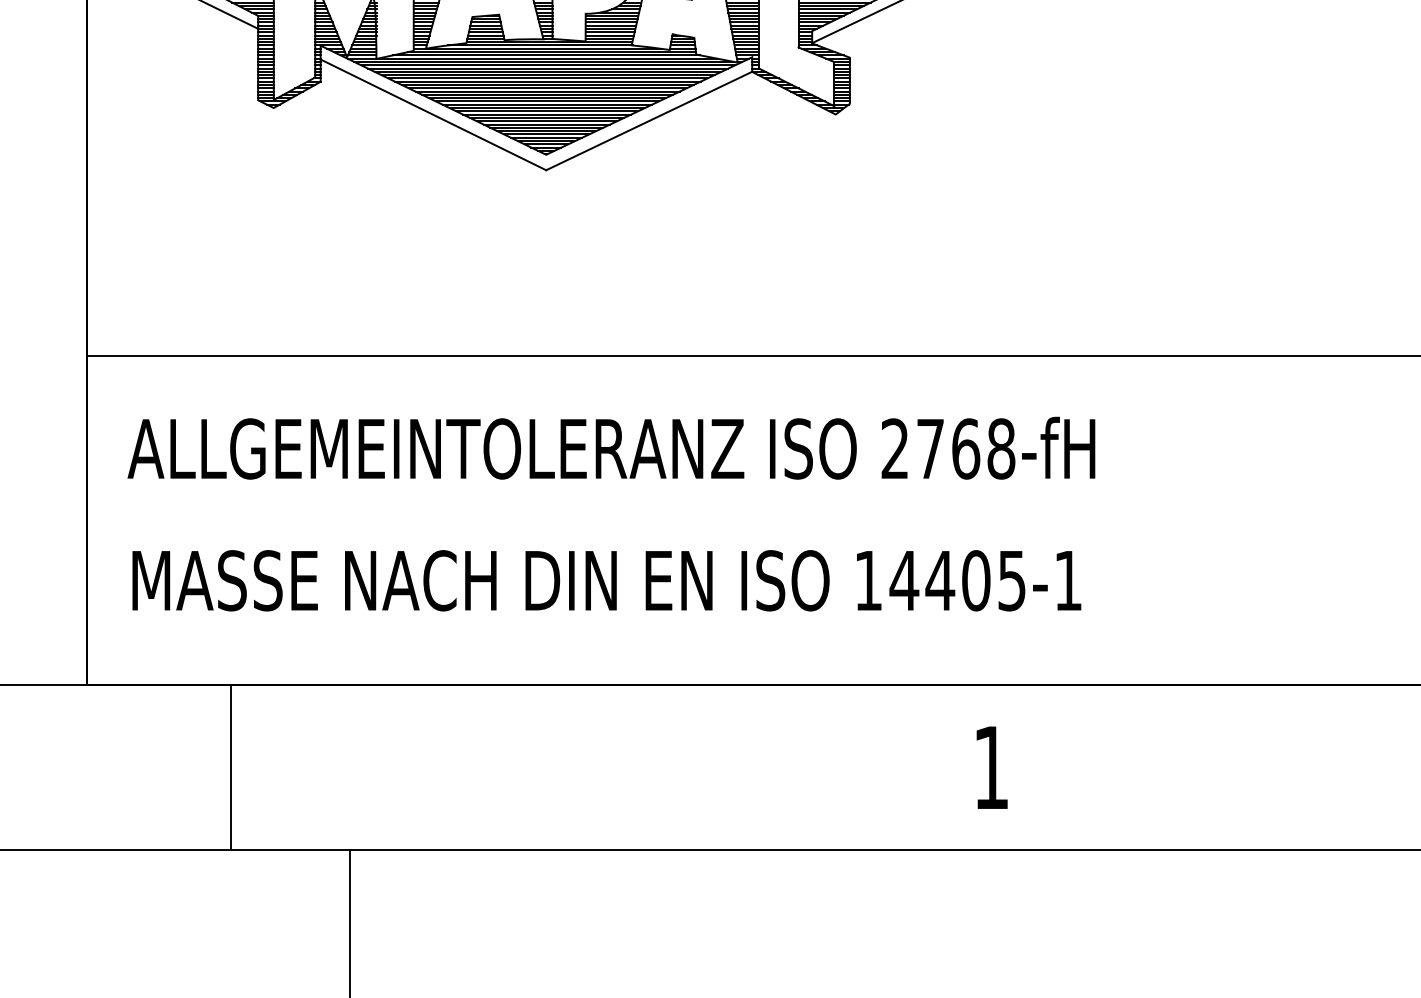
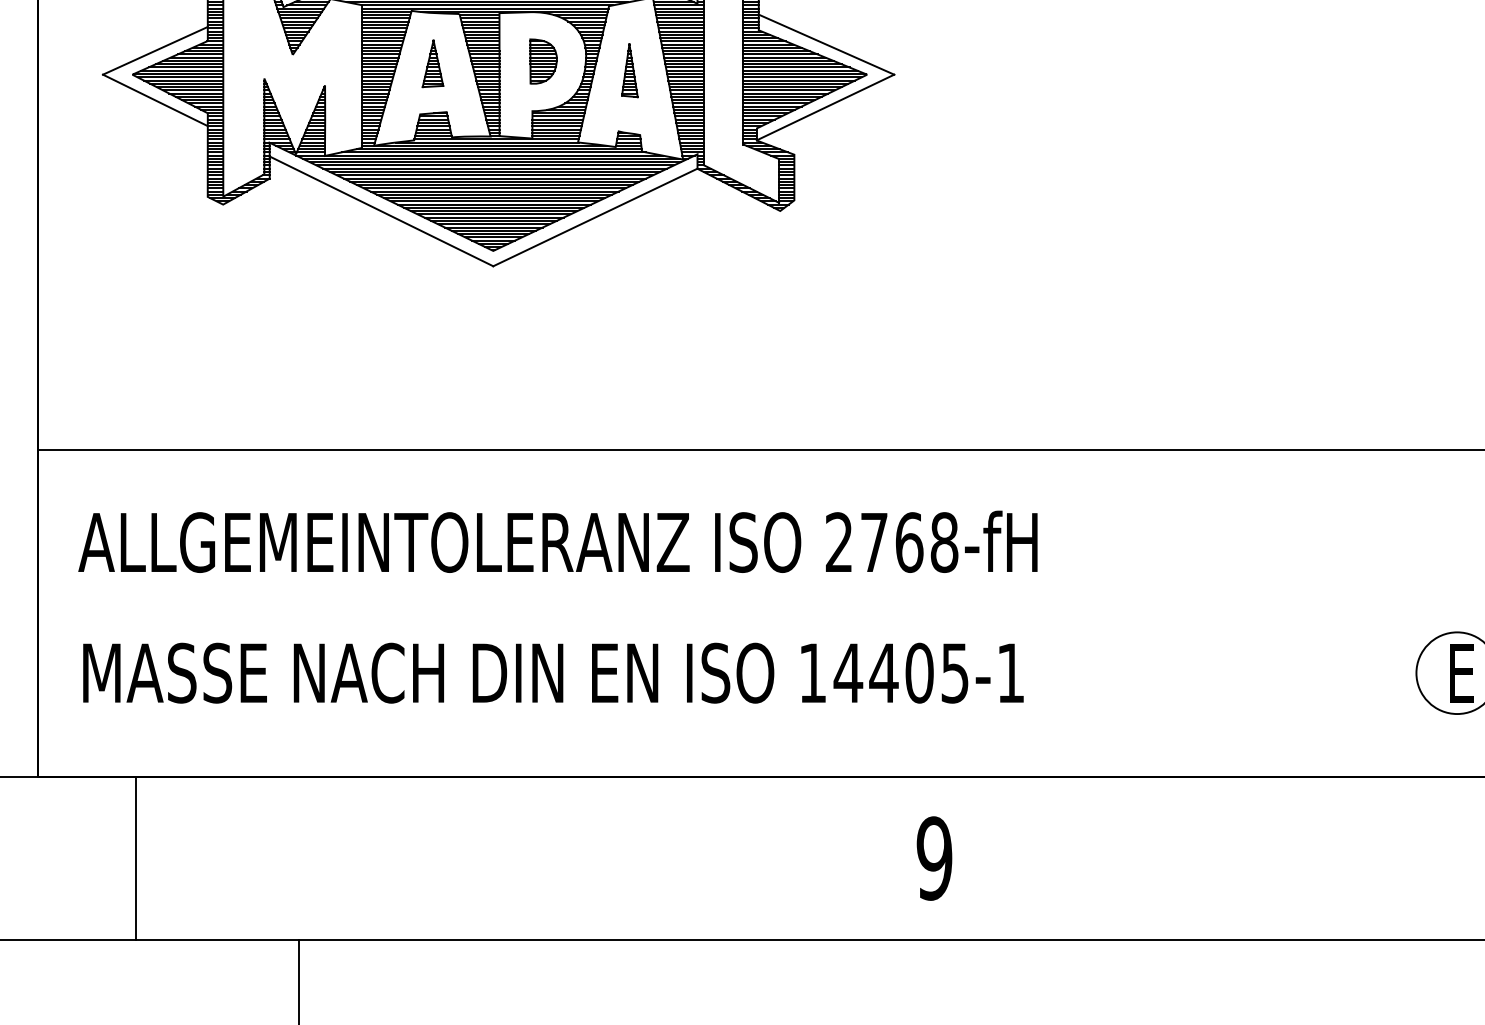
line: (230, 767) -> (135, 858), moved
text: (991, 767) -> (934, 858), 1 -> 9

